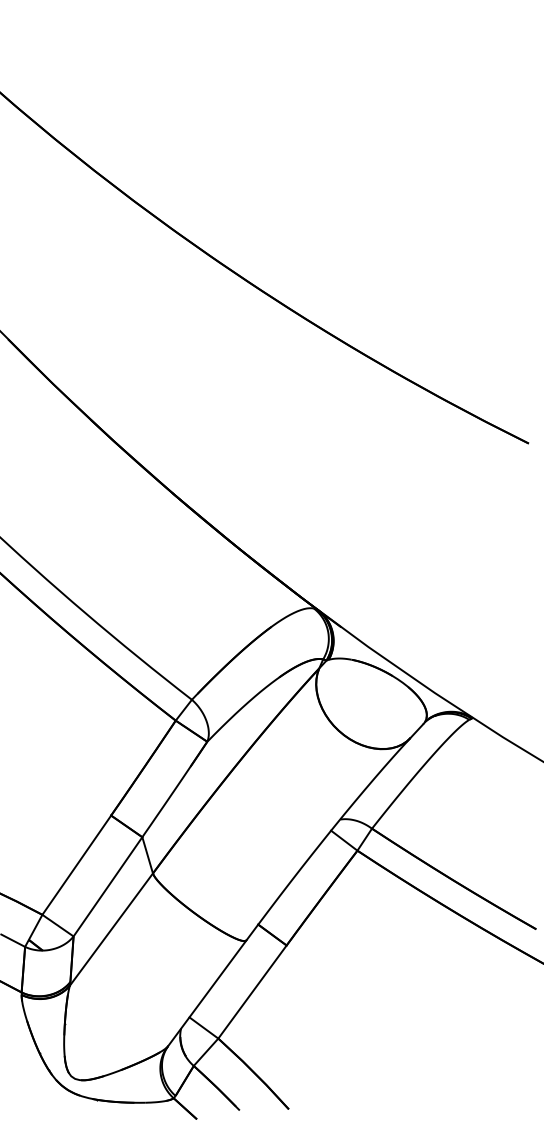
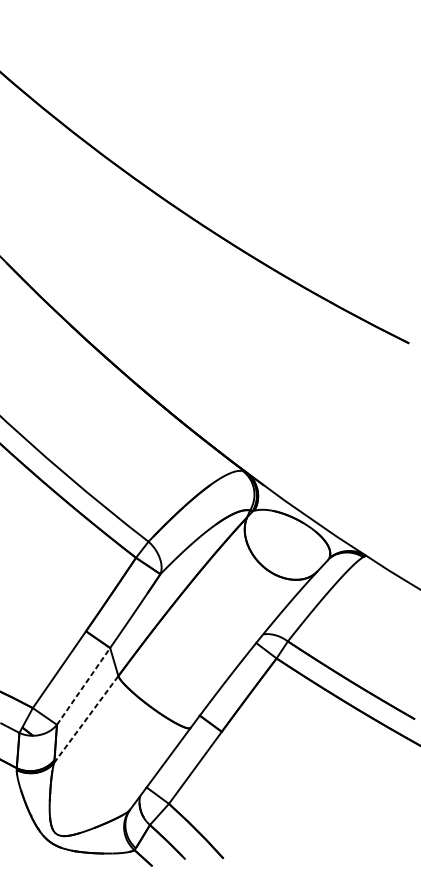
line: (108, 886) -> (83, 686), solid -> dashed
line: (111, 929) -> (86, 719), solid -> dashed

